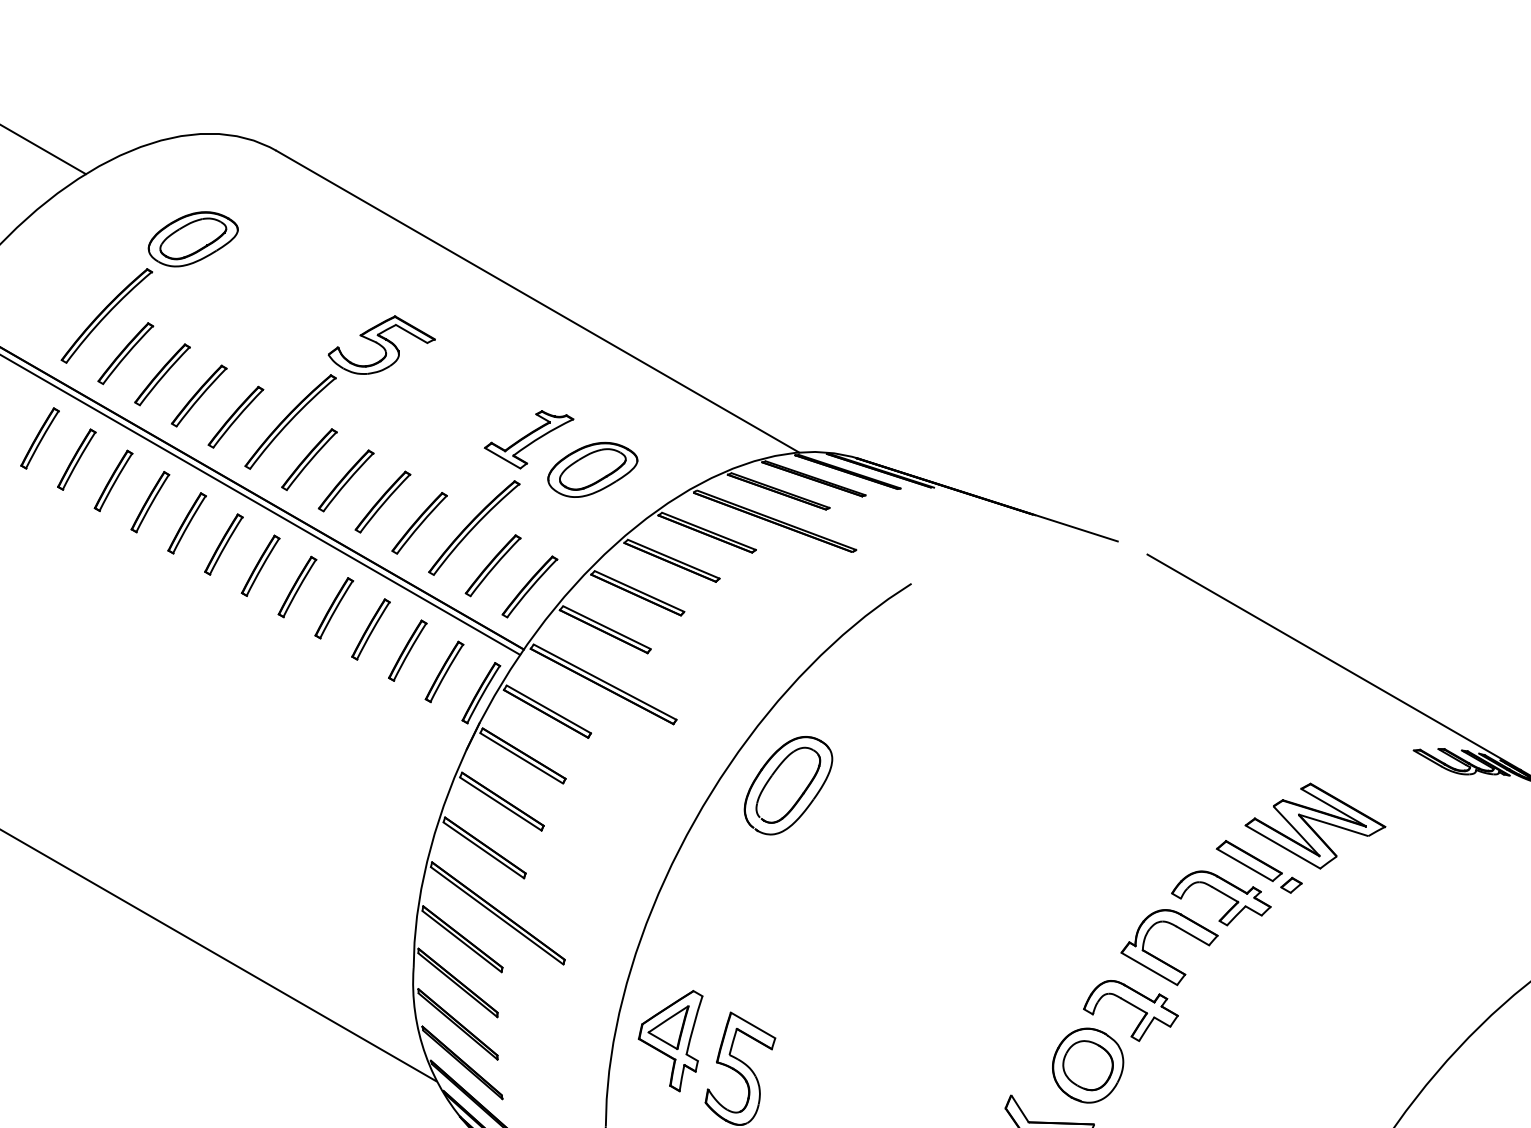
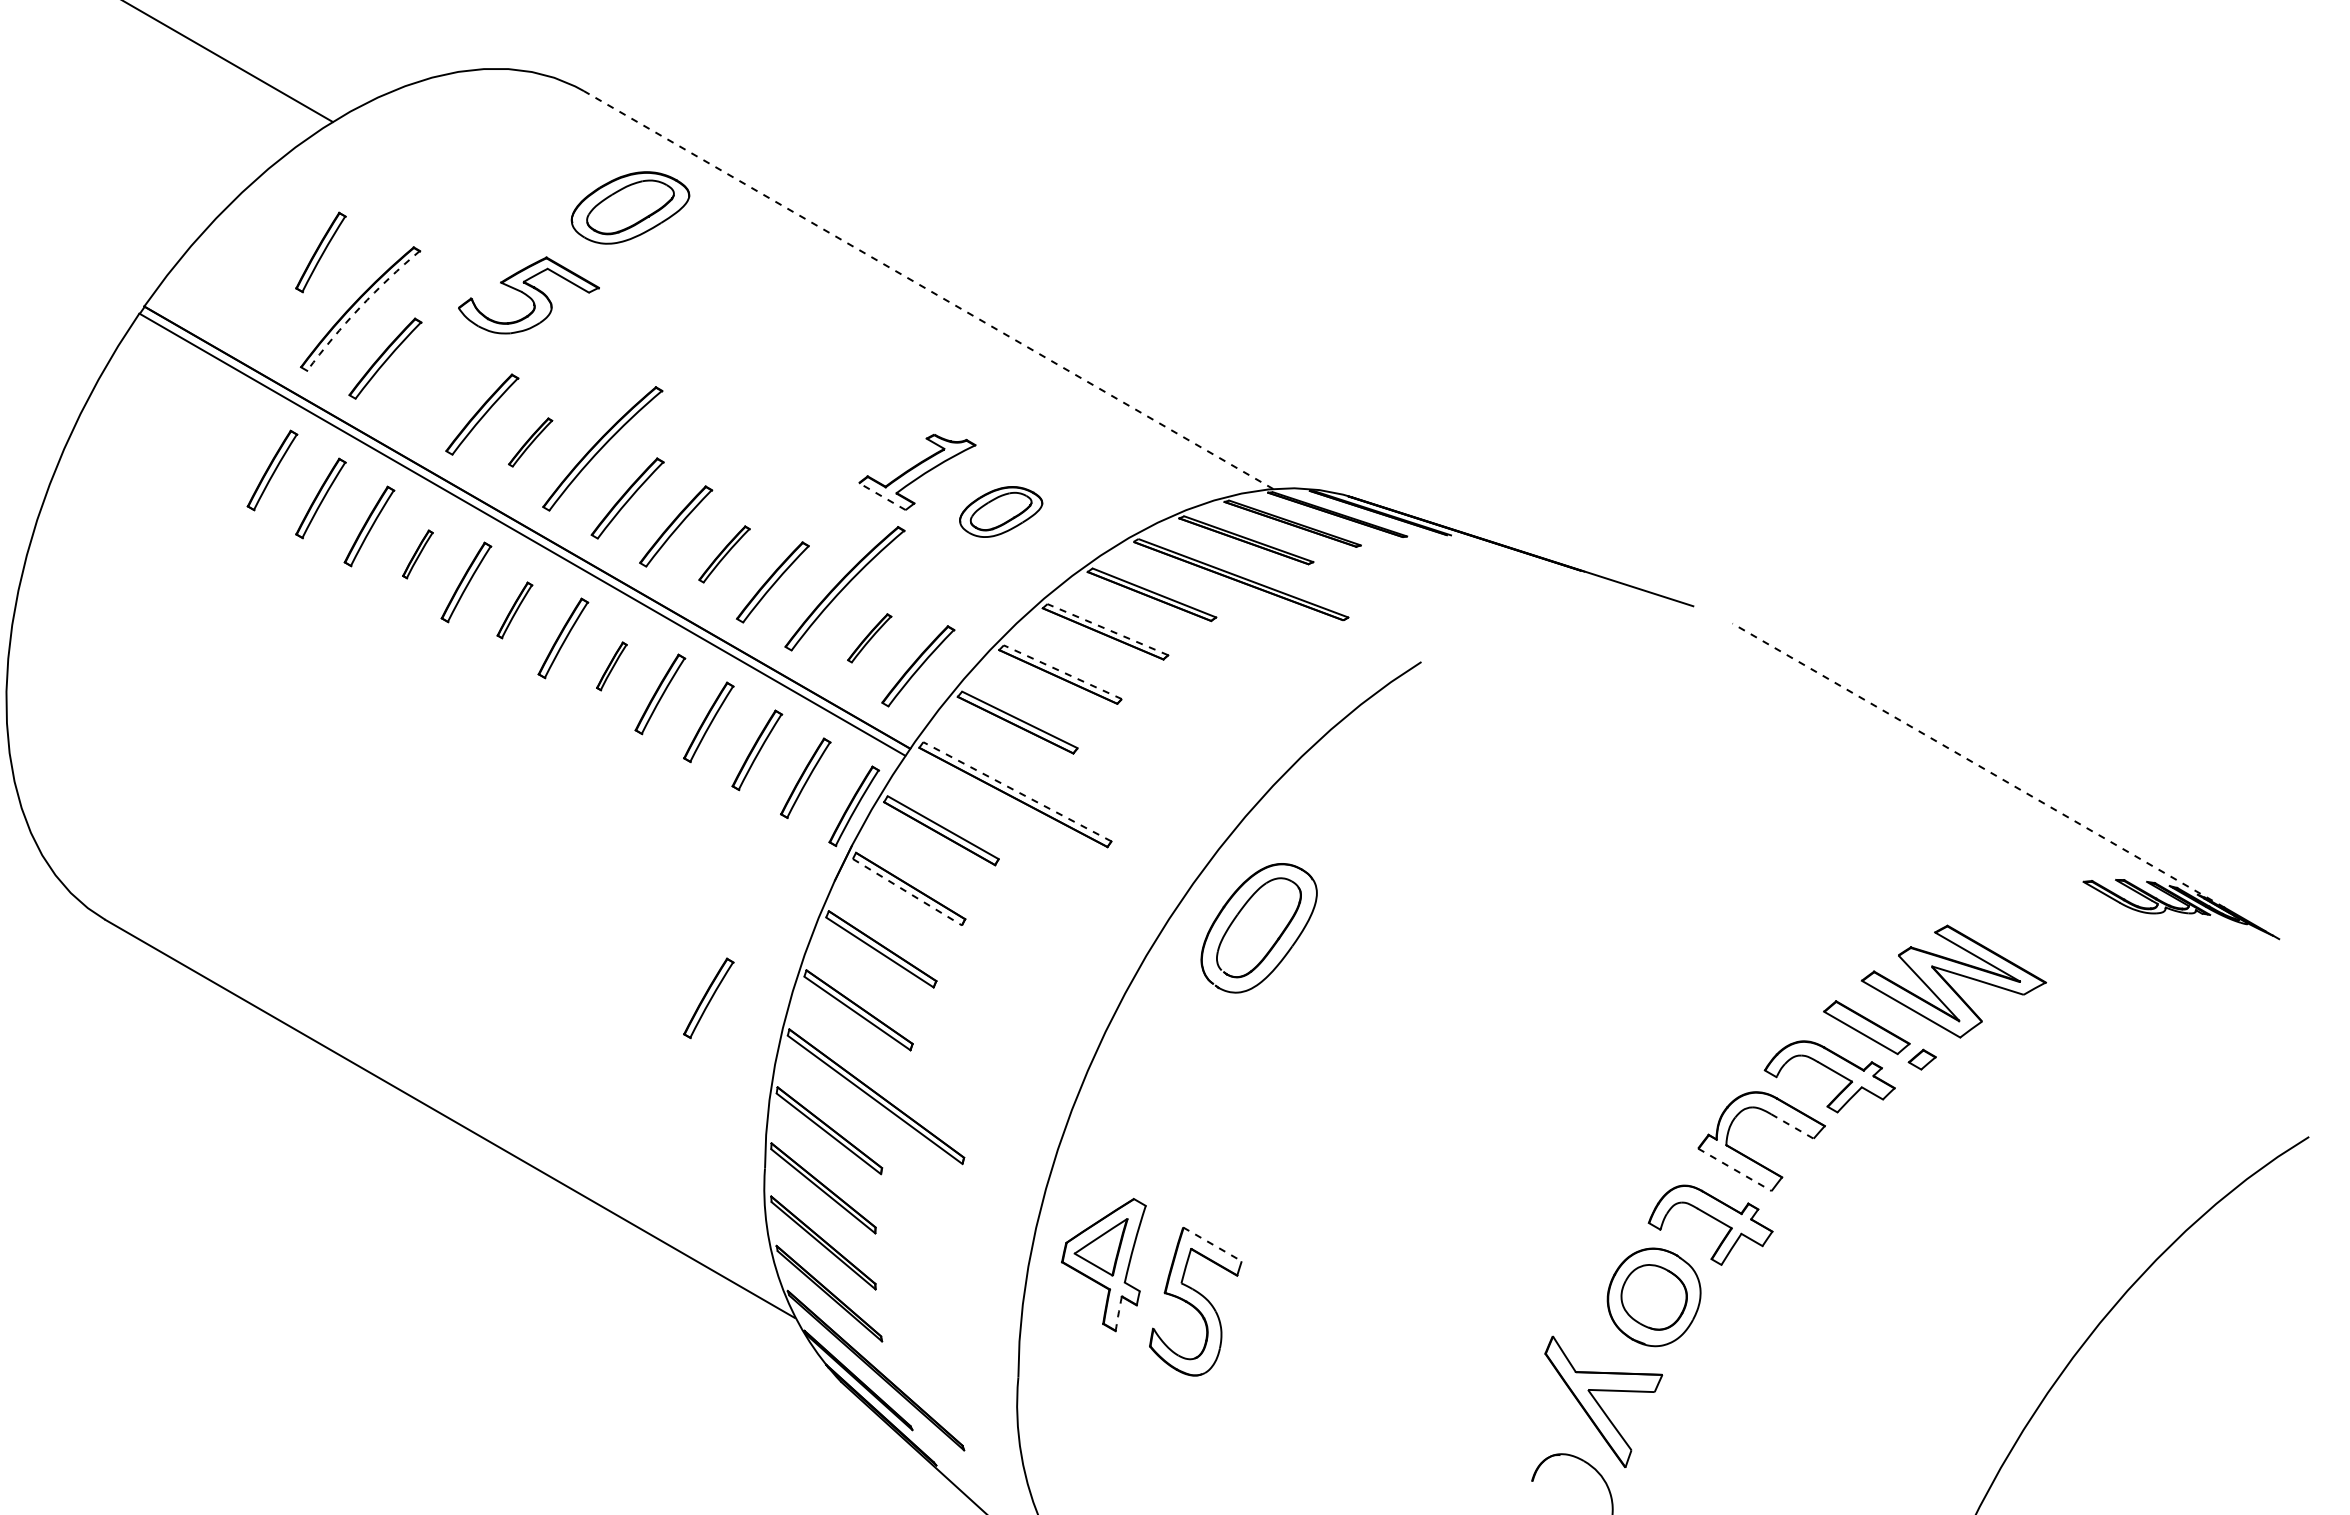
part: (193, 238) -> (630, 207), moved
part: (76, 273) -> (320, 252), added
line: (537, 301) -> (928, 290), solid -> dashed
arc: (106, 314) -> (360, 307), solid -> dashed
part: (381, 345) -> (528, 295), moved
part: (162, 374) -> (433, 386), removed
part: (235, 417) -> (530, 442), size x0.6
line: (502, 458) -> (882, 496), solid -> dashed
part: (592, 469) -> (1000, 511), size x0.7
part: (150, 502) -> (417, 554), size x0.6
part: (382, 502) -> (724, 554), size x0.7
part: (223, 544) -> (514, 610), size x0.7
line: (673, 559) -> (1107, 629), solid -> dashed
part: (492, 565) -> (869, 638), size x0.6
part: (297, 587) -> (611, 666), size x0.6
line: (639, 591) -> (1062, 672), solid -> dashed
line: (1334, 662) -> (1978, 765), solid -> dashed
line: (604, 681) -> (1016, 791), solid -> dashed
line: (521, 758) -> (907, 892), solid -> dashed
part: (370, 838) -> (708, 997), added
line: (1193, 936) -> (1792, 1126), solid -> dashed
line: (1149, 969) -> (1735, 1170), solid -> dashed
line: (753, 1025) -> (1212, 1244), solid -> dashed
arc: (681, 1077) -> (1118, 1313), solid -> dashed

